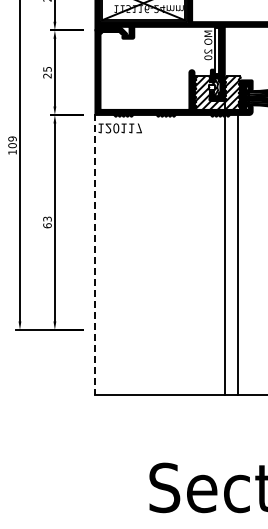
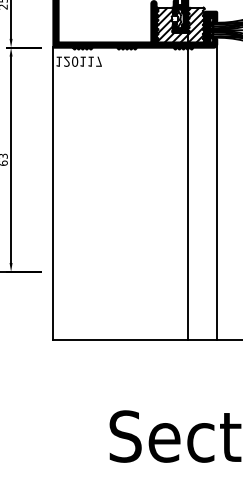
line: (237, 253) -> (217, 192), moved
line: (95, 254) -> (53, 193), dashed -> solid

